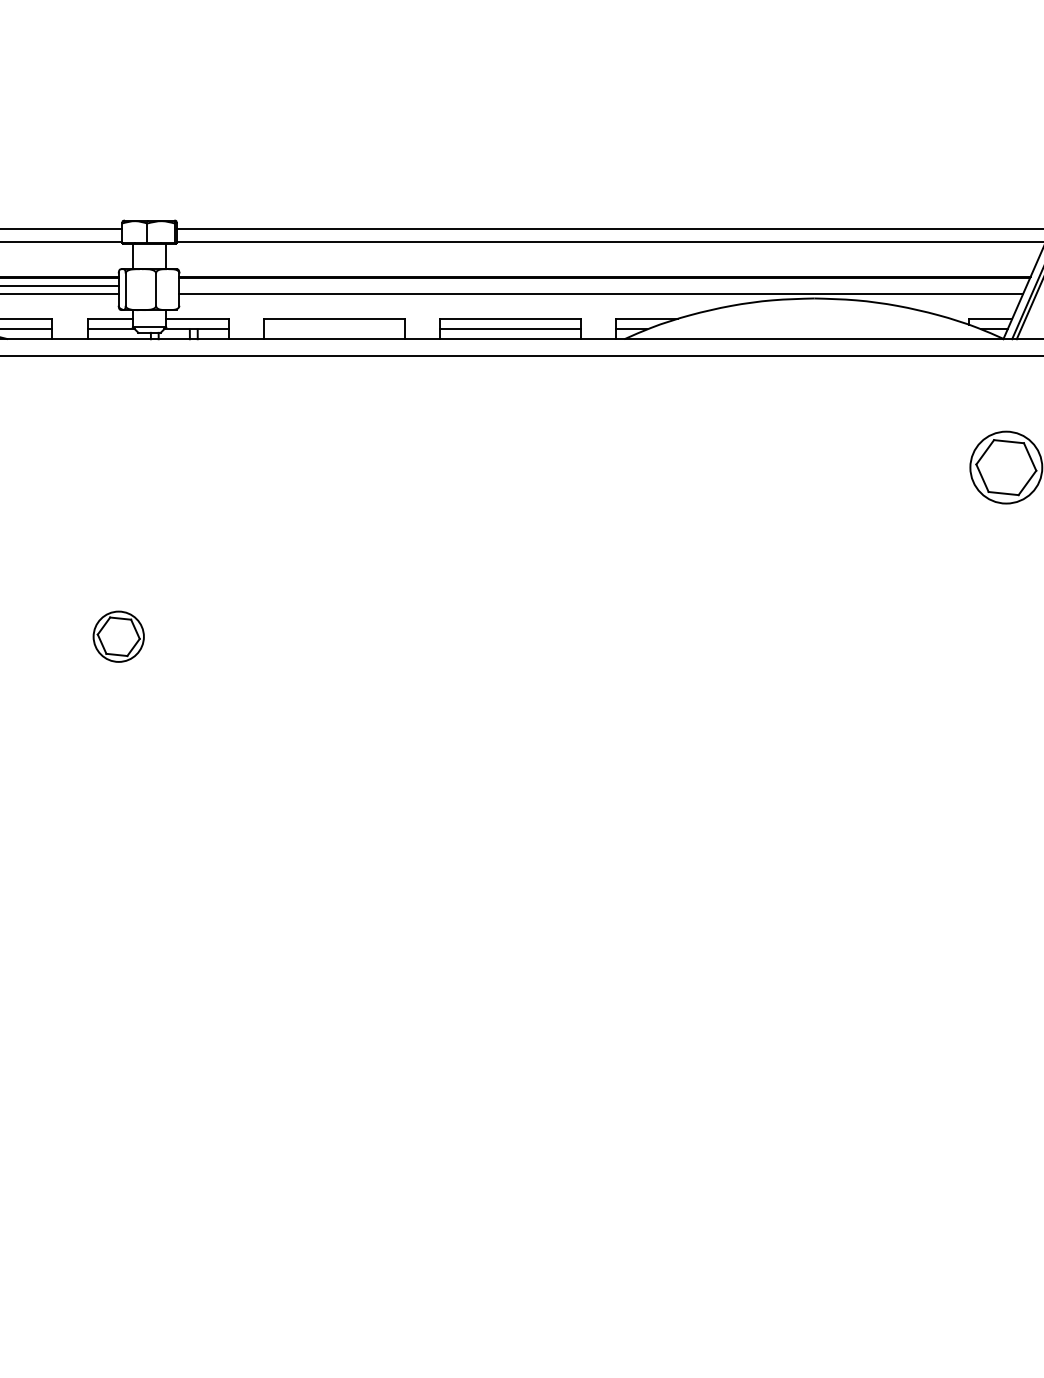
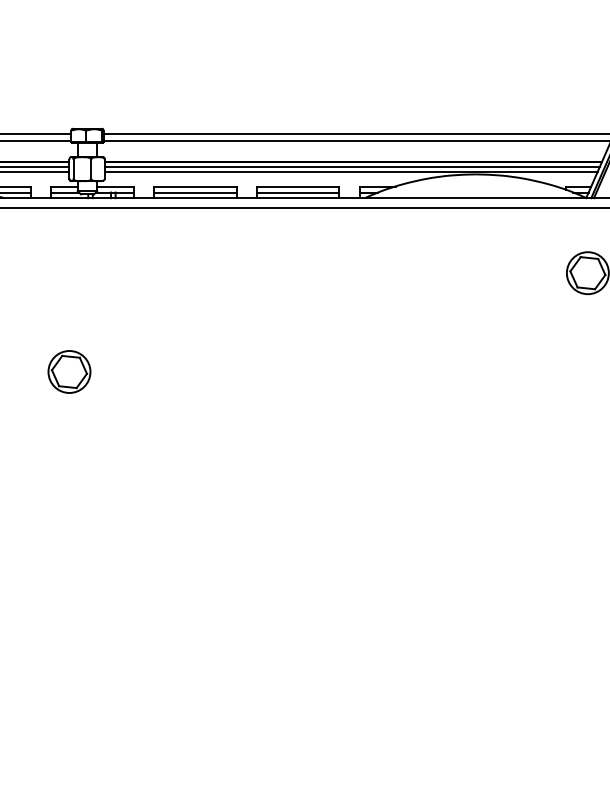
line: (601, 286) -> (351, 167), added
line: (334, 329) -> (195, 192), added
part: (118, 635) -> (69, 371), size x1.43

